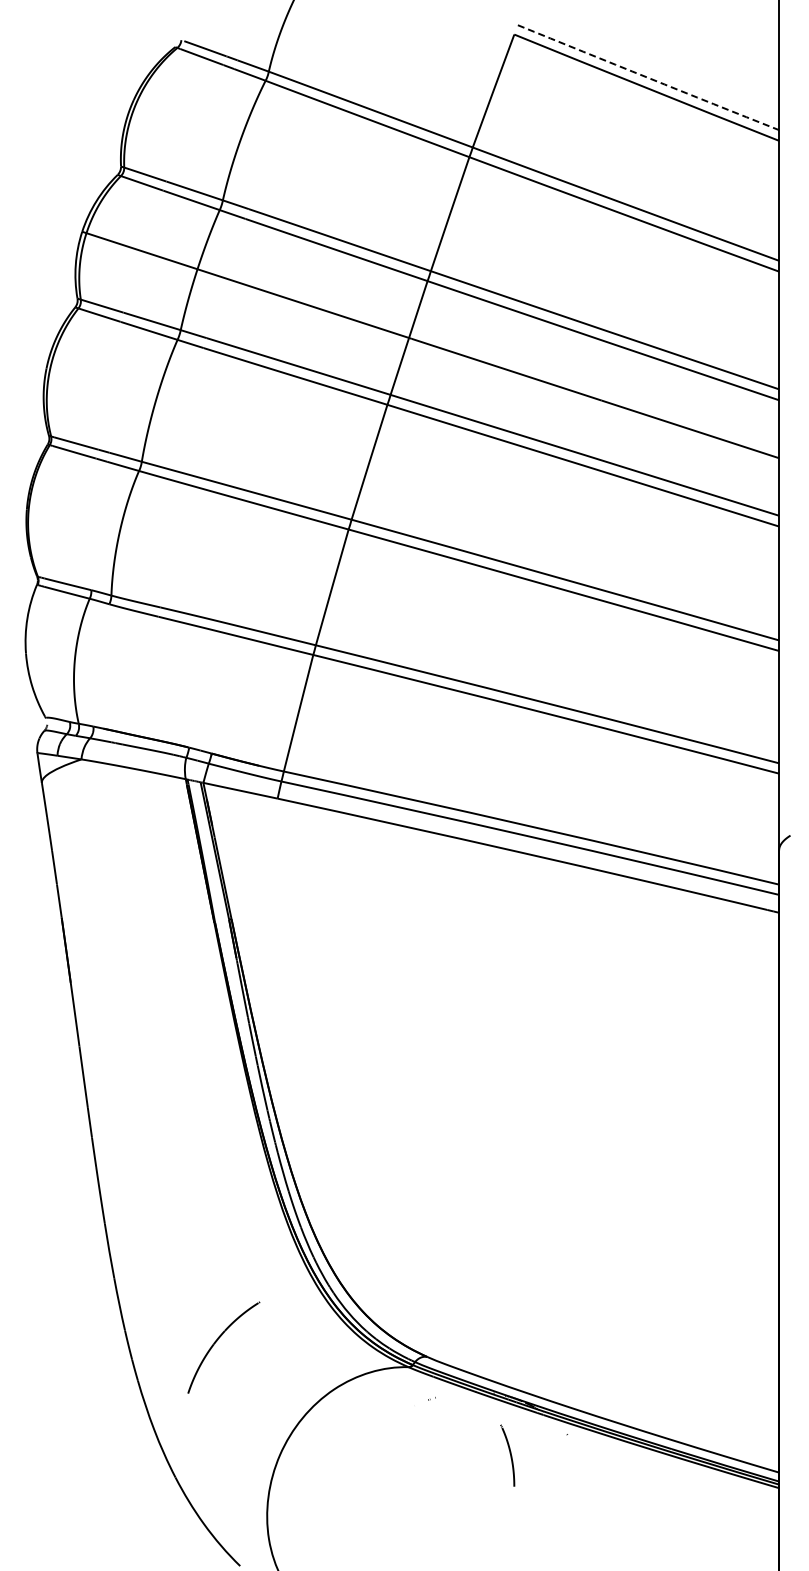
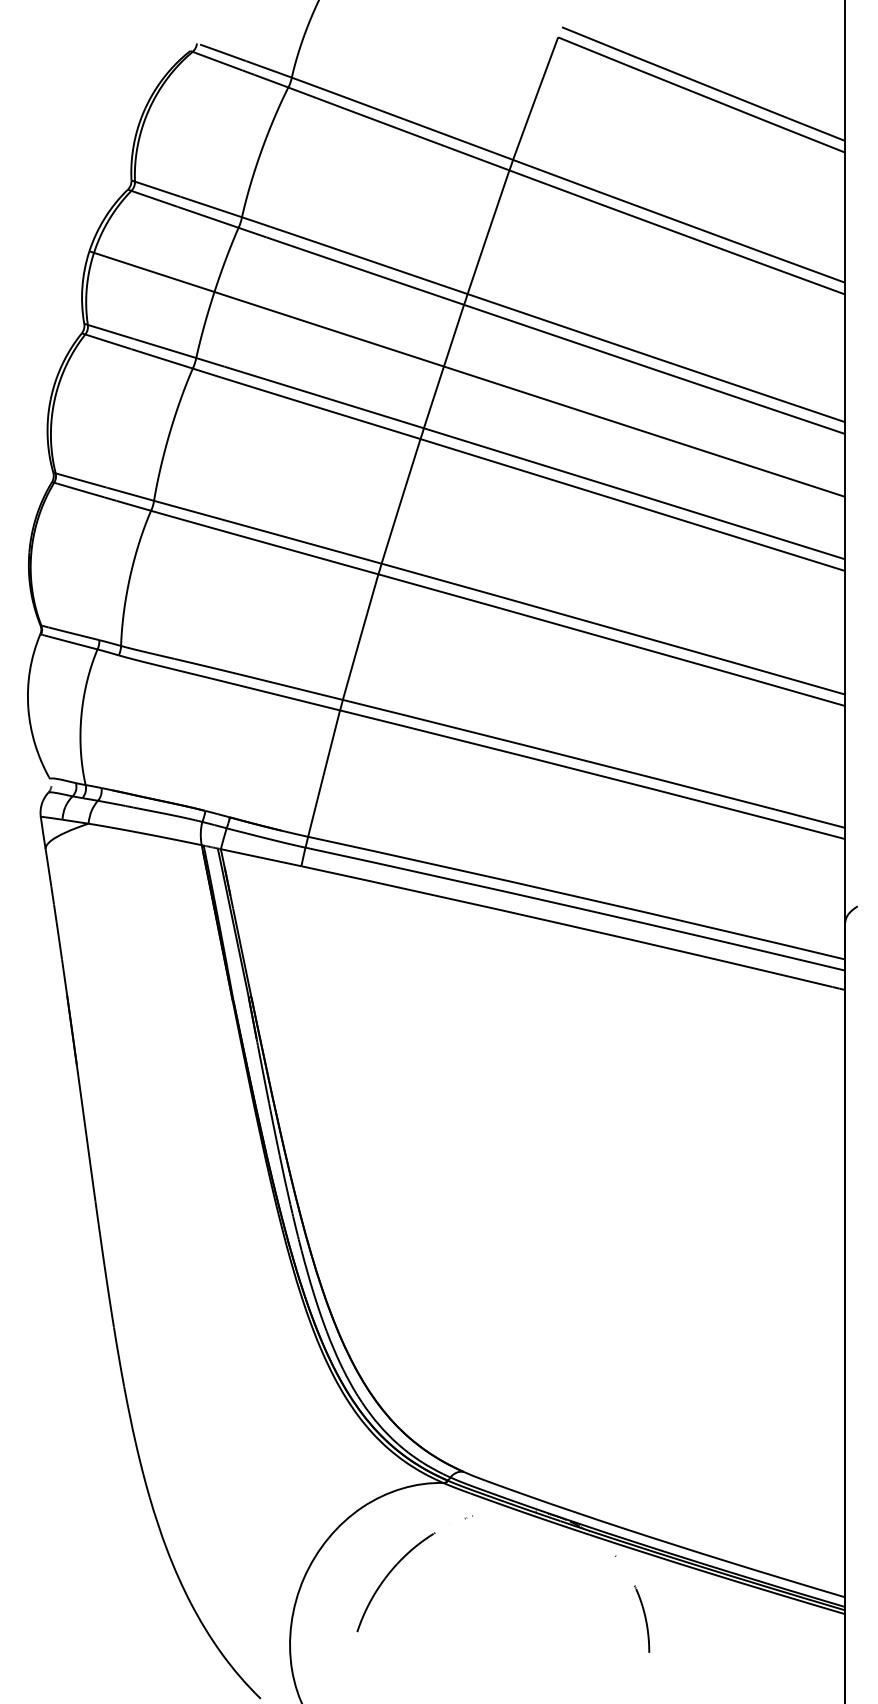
arc: (648, 77) -> (703, 83), dashed -> solid
part: (217, 1341) -> (389, 1575), moved
part: (507, 1455) -> (641, 1618), moved

